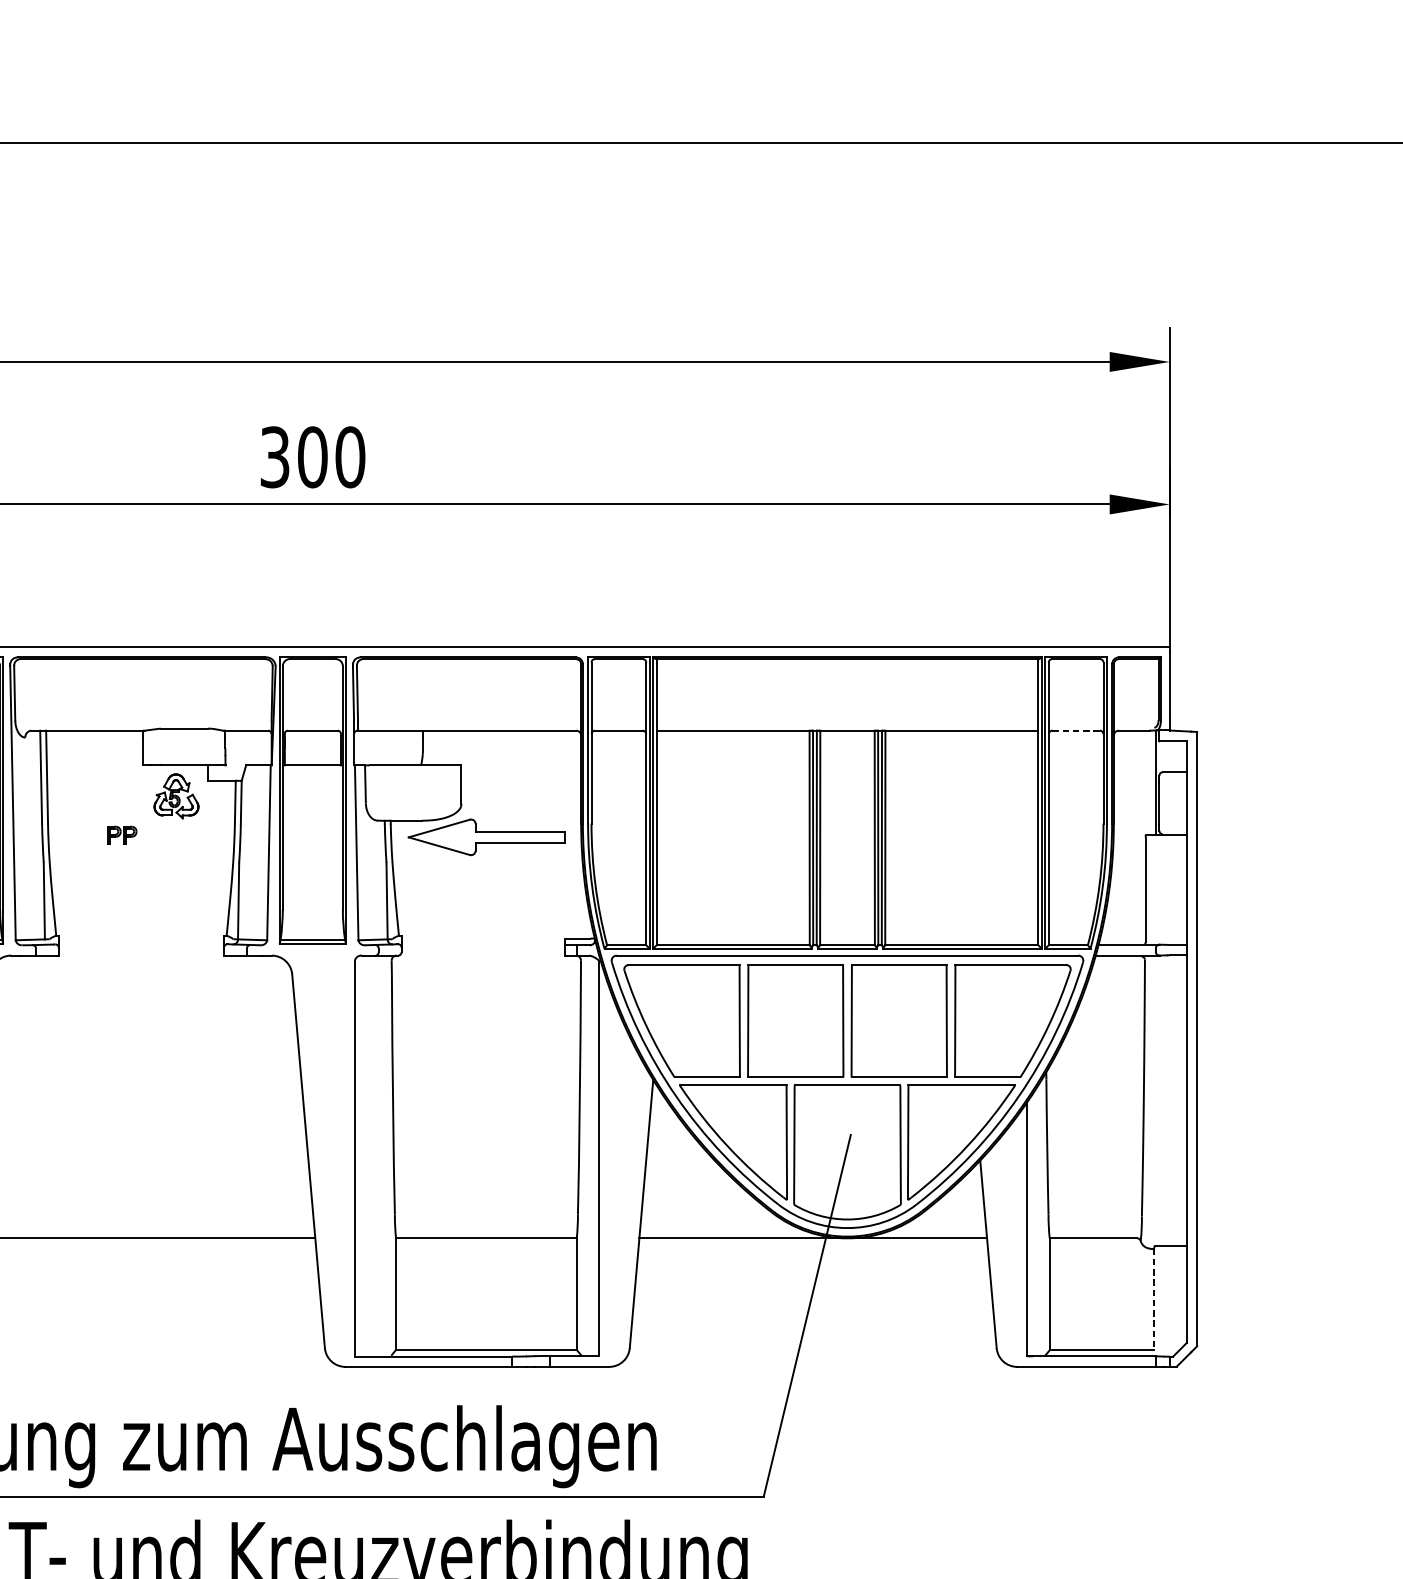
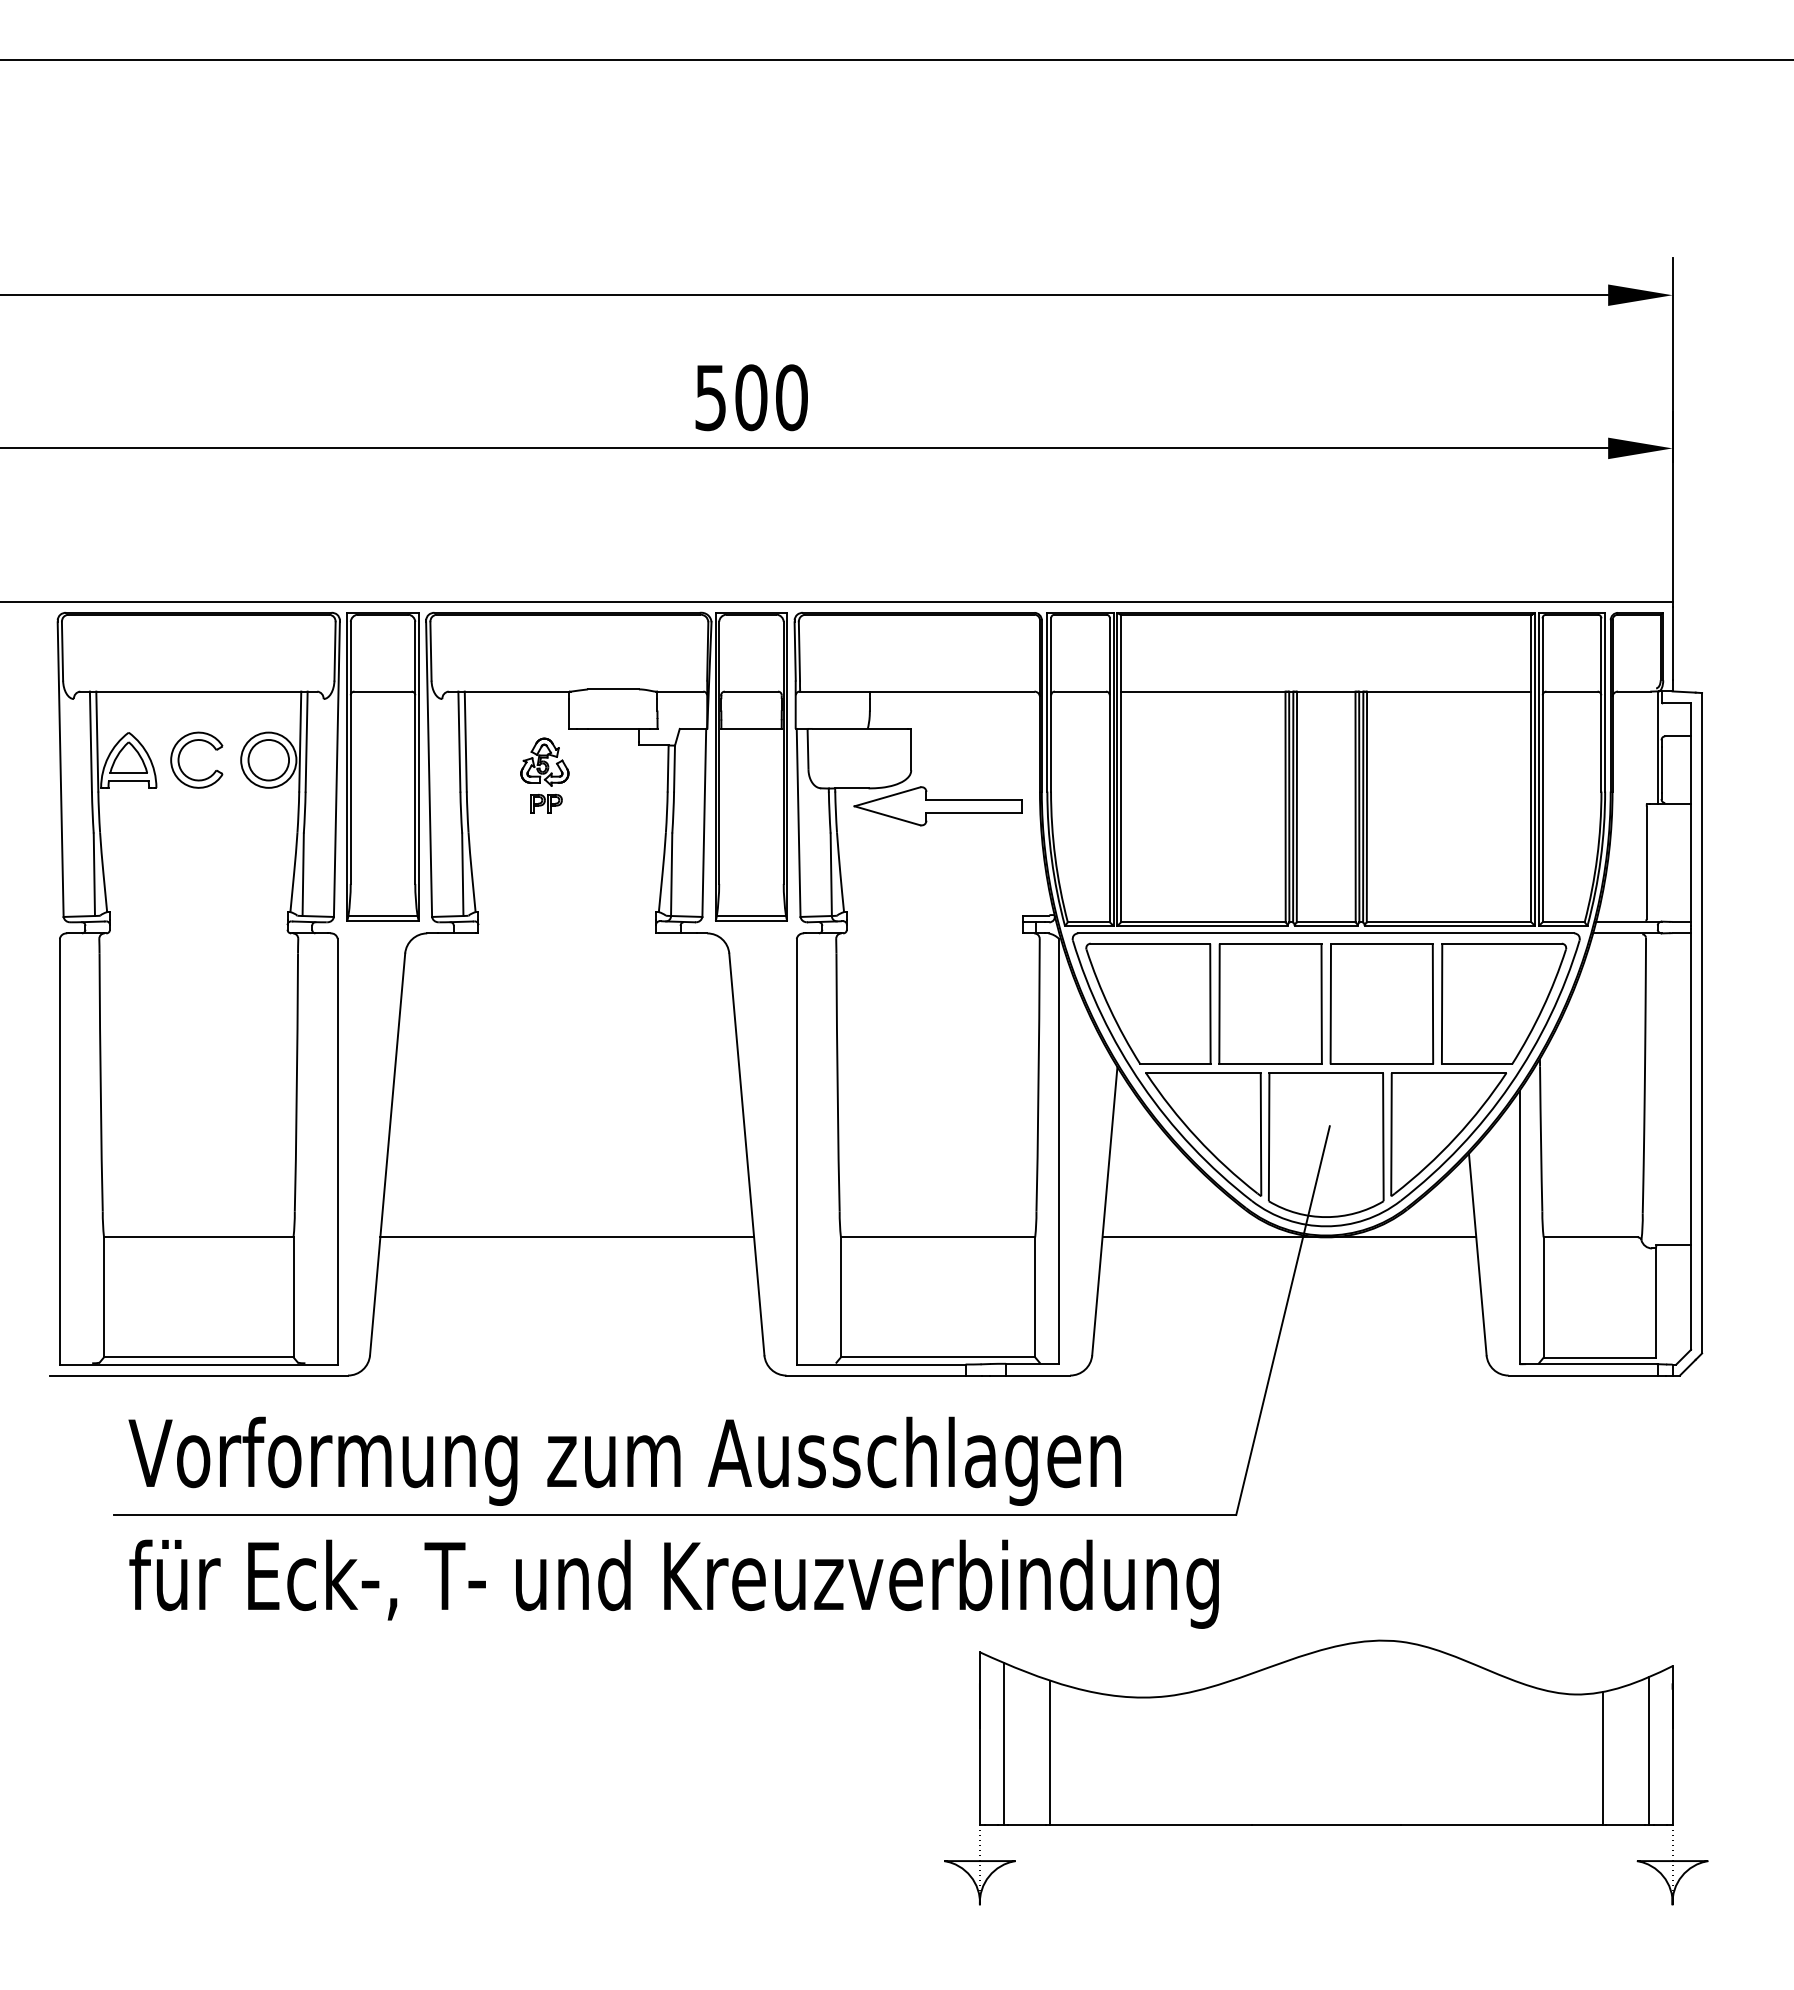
text: (274, 457) -> (710, 397), 300 -> 500
line: (1076, 730) -> (1572, 691), dashed -> solid
part: (176, 795) -> (544, 761), moved
line: (1153, 1299) -> (1655, 1303), dashed -> solid

